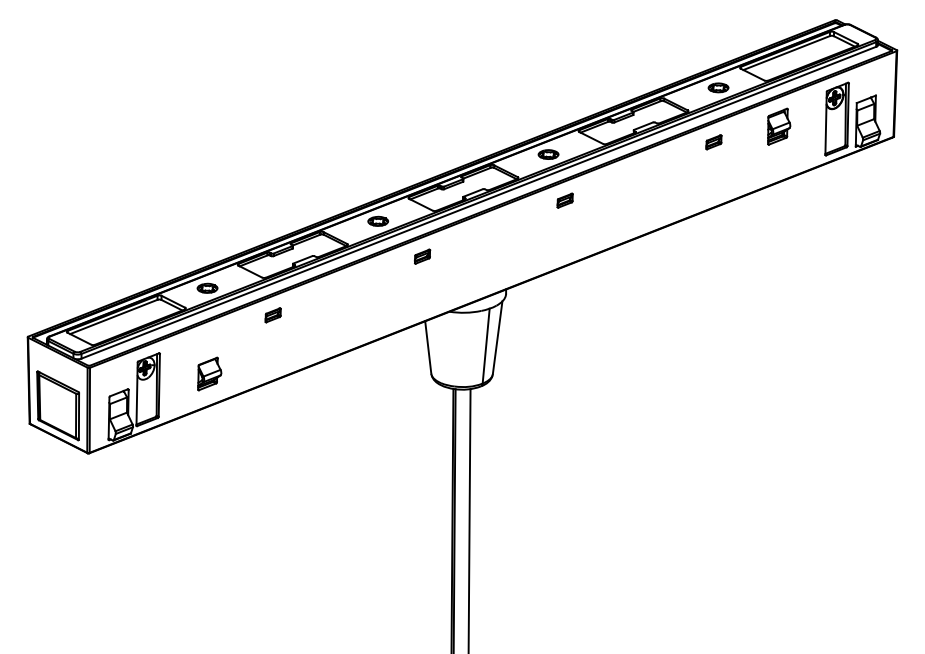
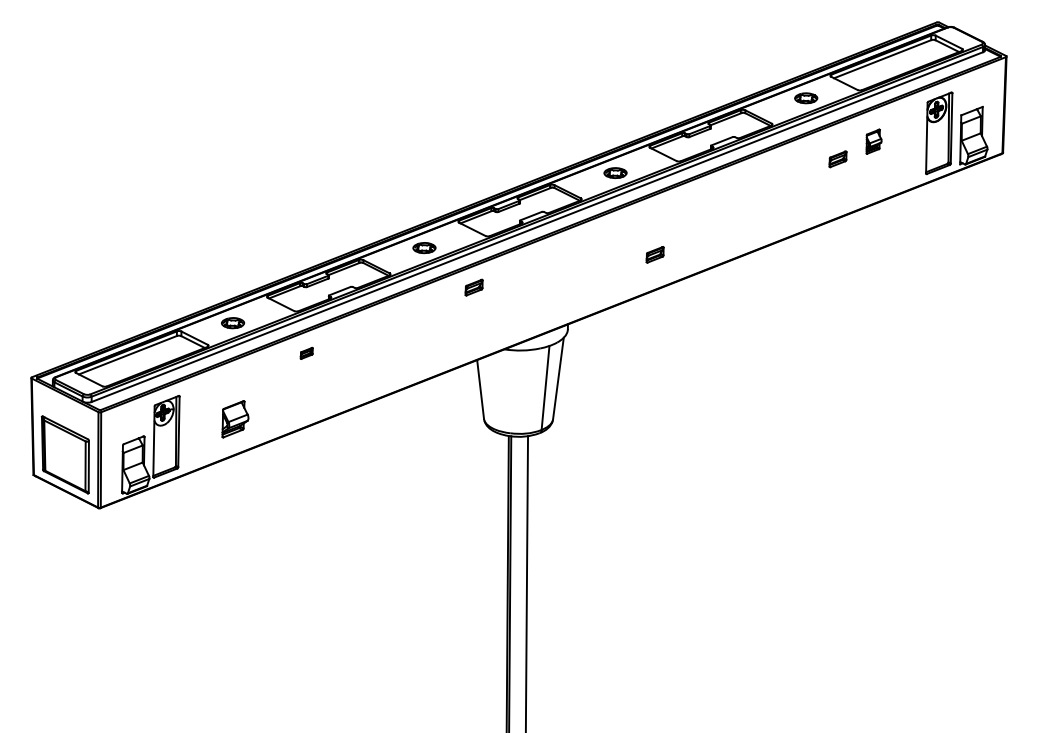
part: (778, 126) -> (873, 141), size x0.6
part: (713, 142) -> (837, 159), moved
part: (564, 200) -> (654, 254), moved
part: (273, 315) -> (306, 353), size x0.7

